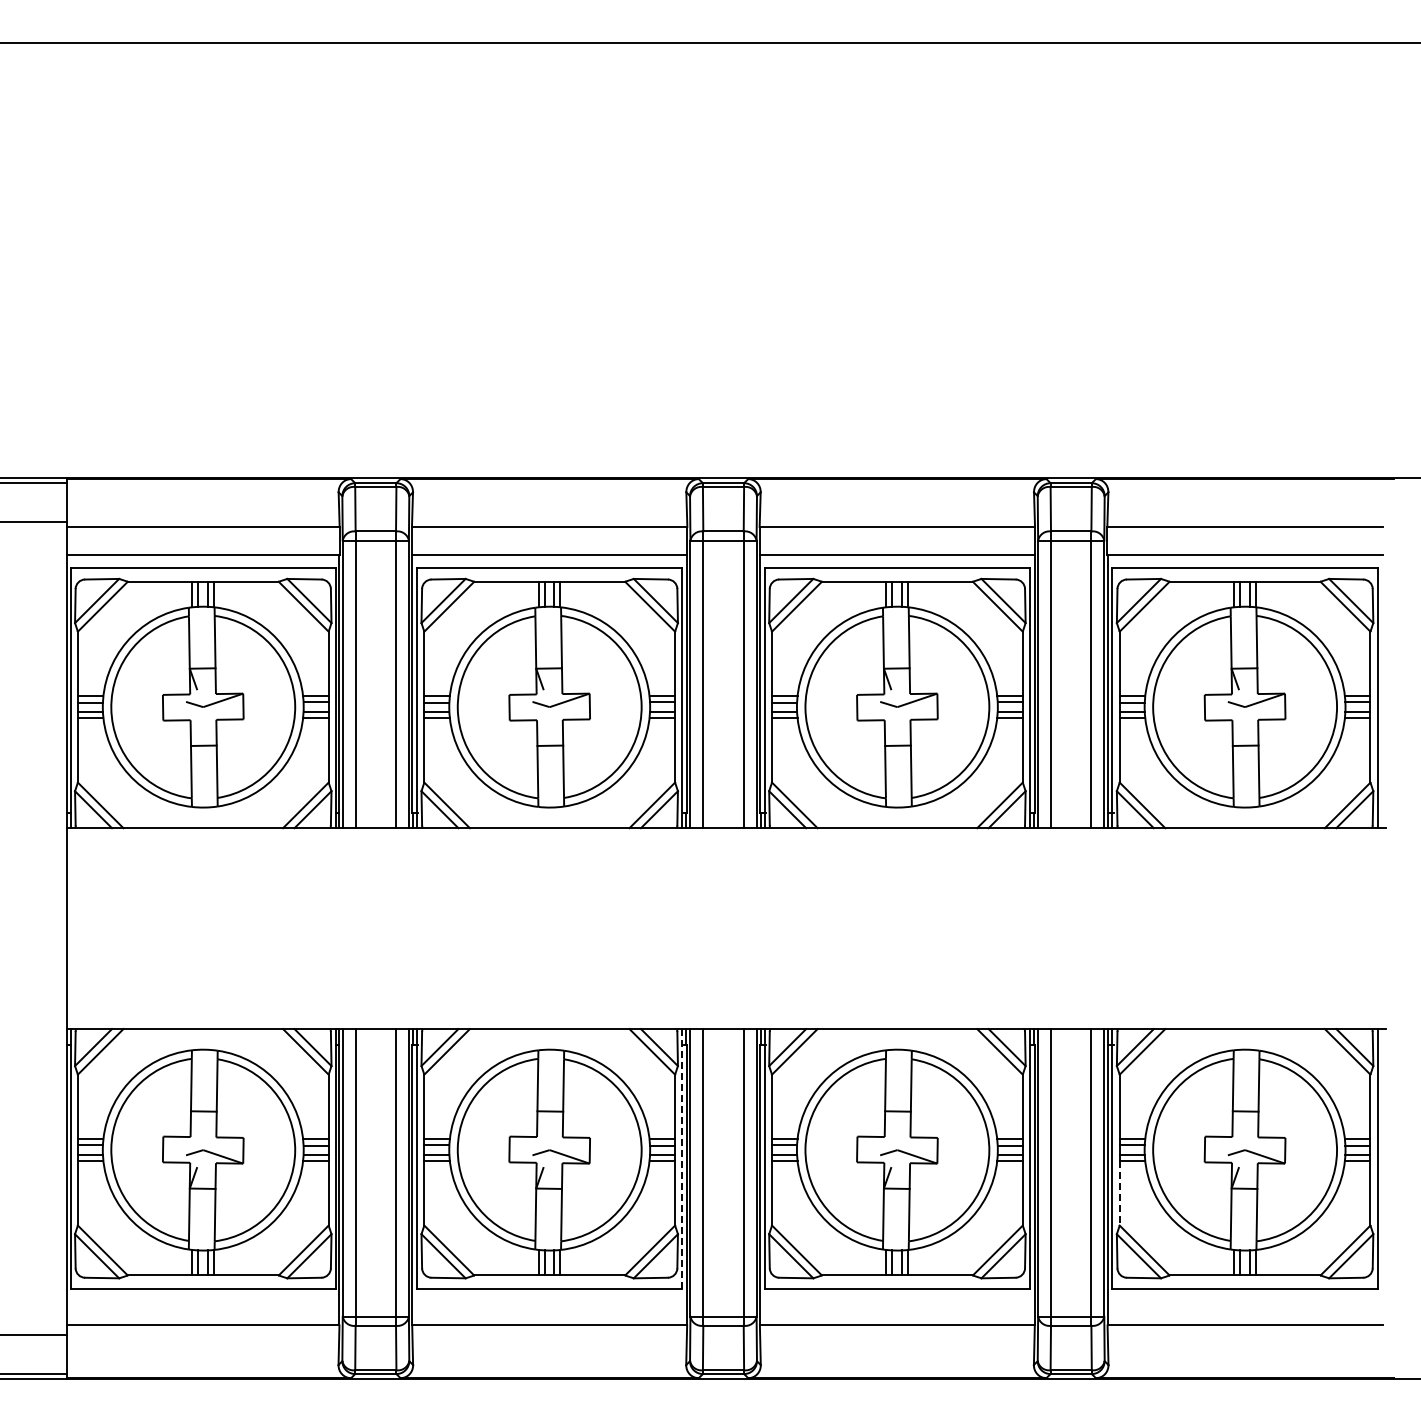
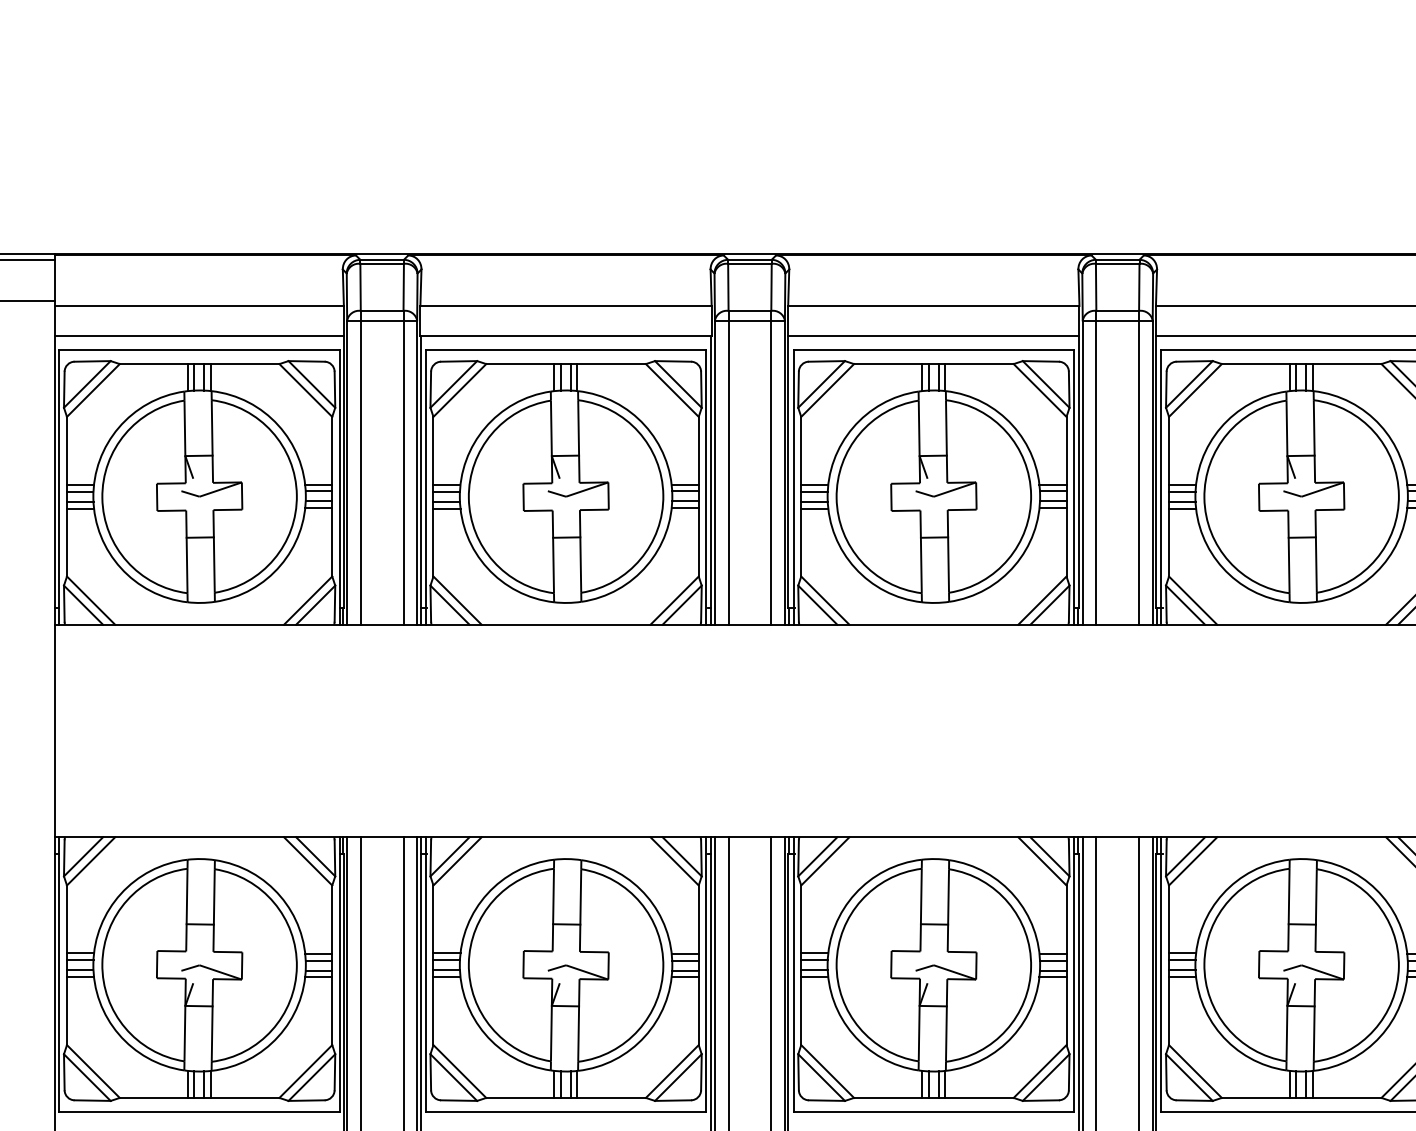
line: (682, 1159) -> (706, 975), dashed -> solid
line: (1119, 1193) -> (1168, 1011), dashed -> solid

